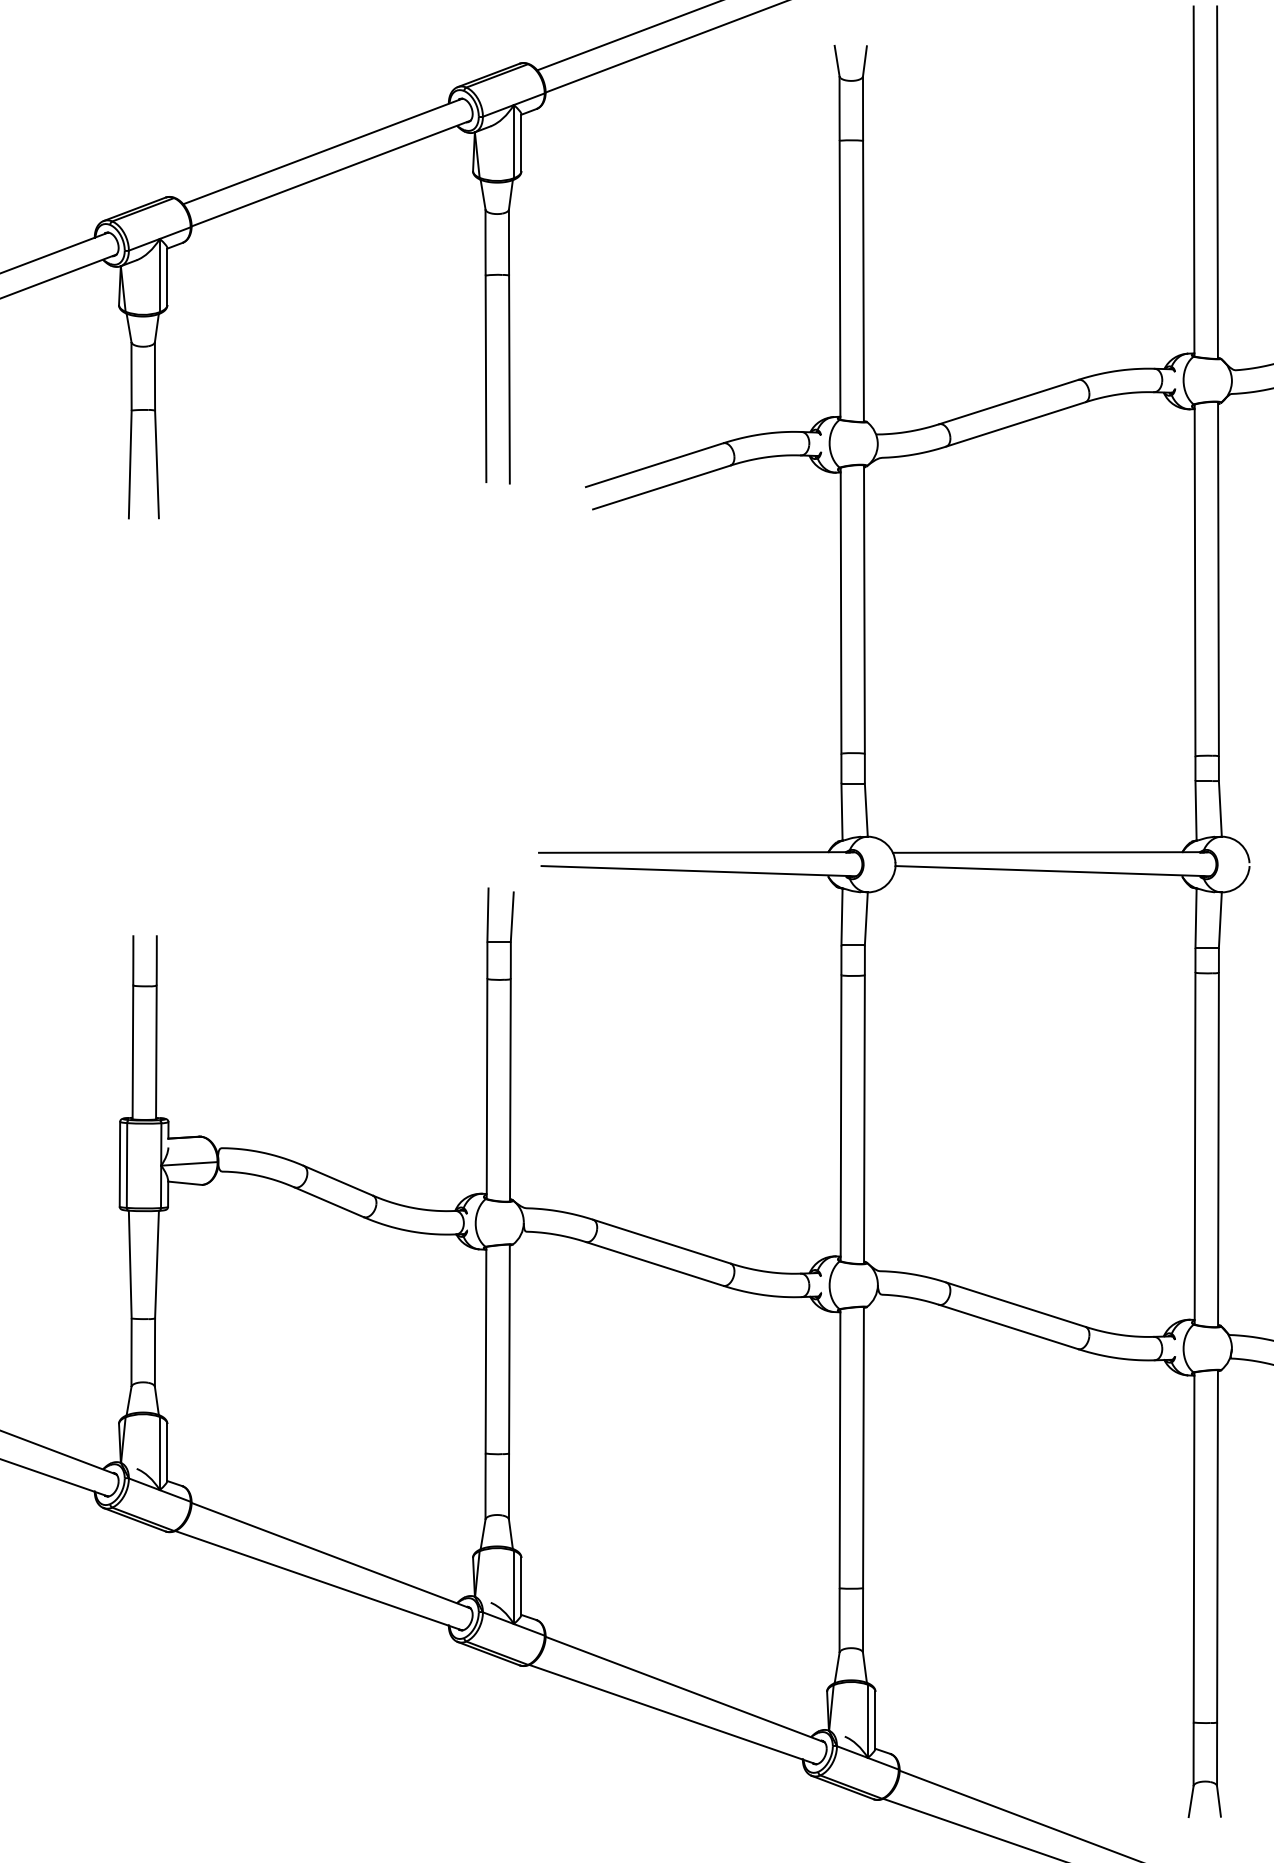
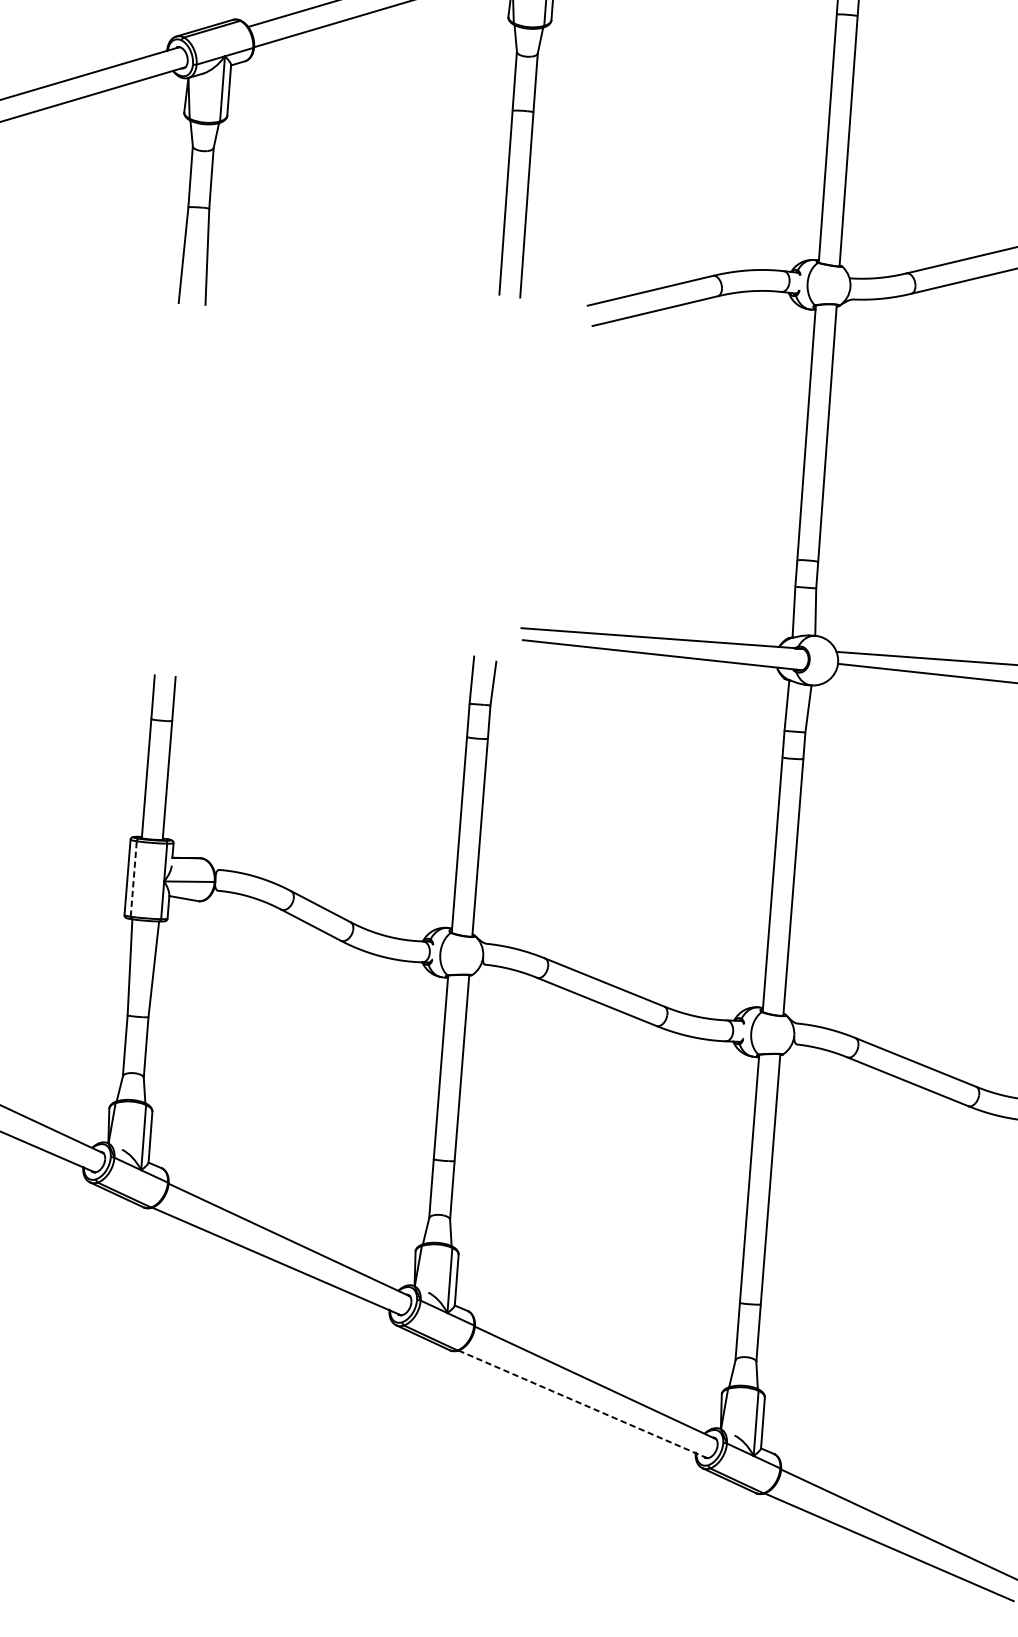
line: (127, 1165) -> (134, 879), solid -> dashed
line: (672, 1714) -> (582, 1404), solid -> dashed

